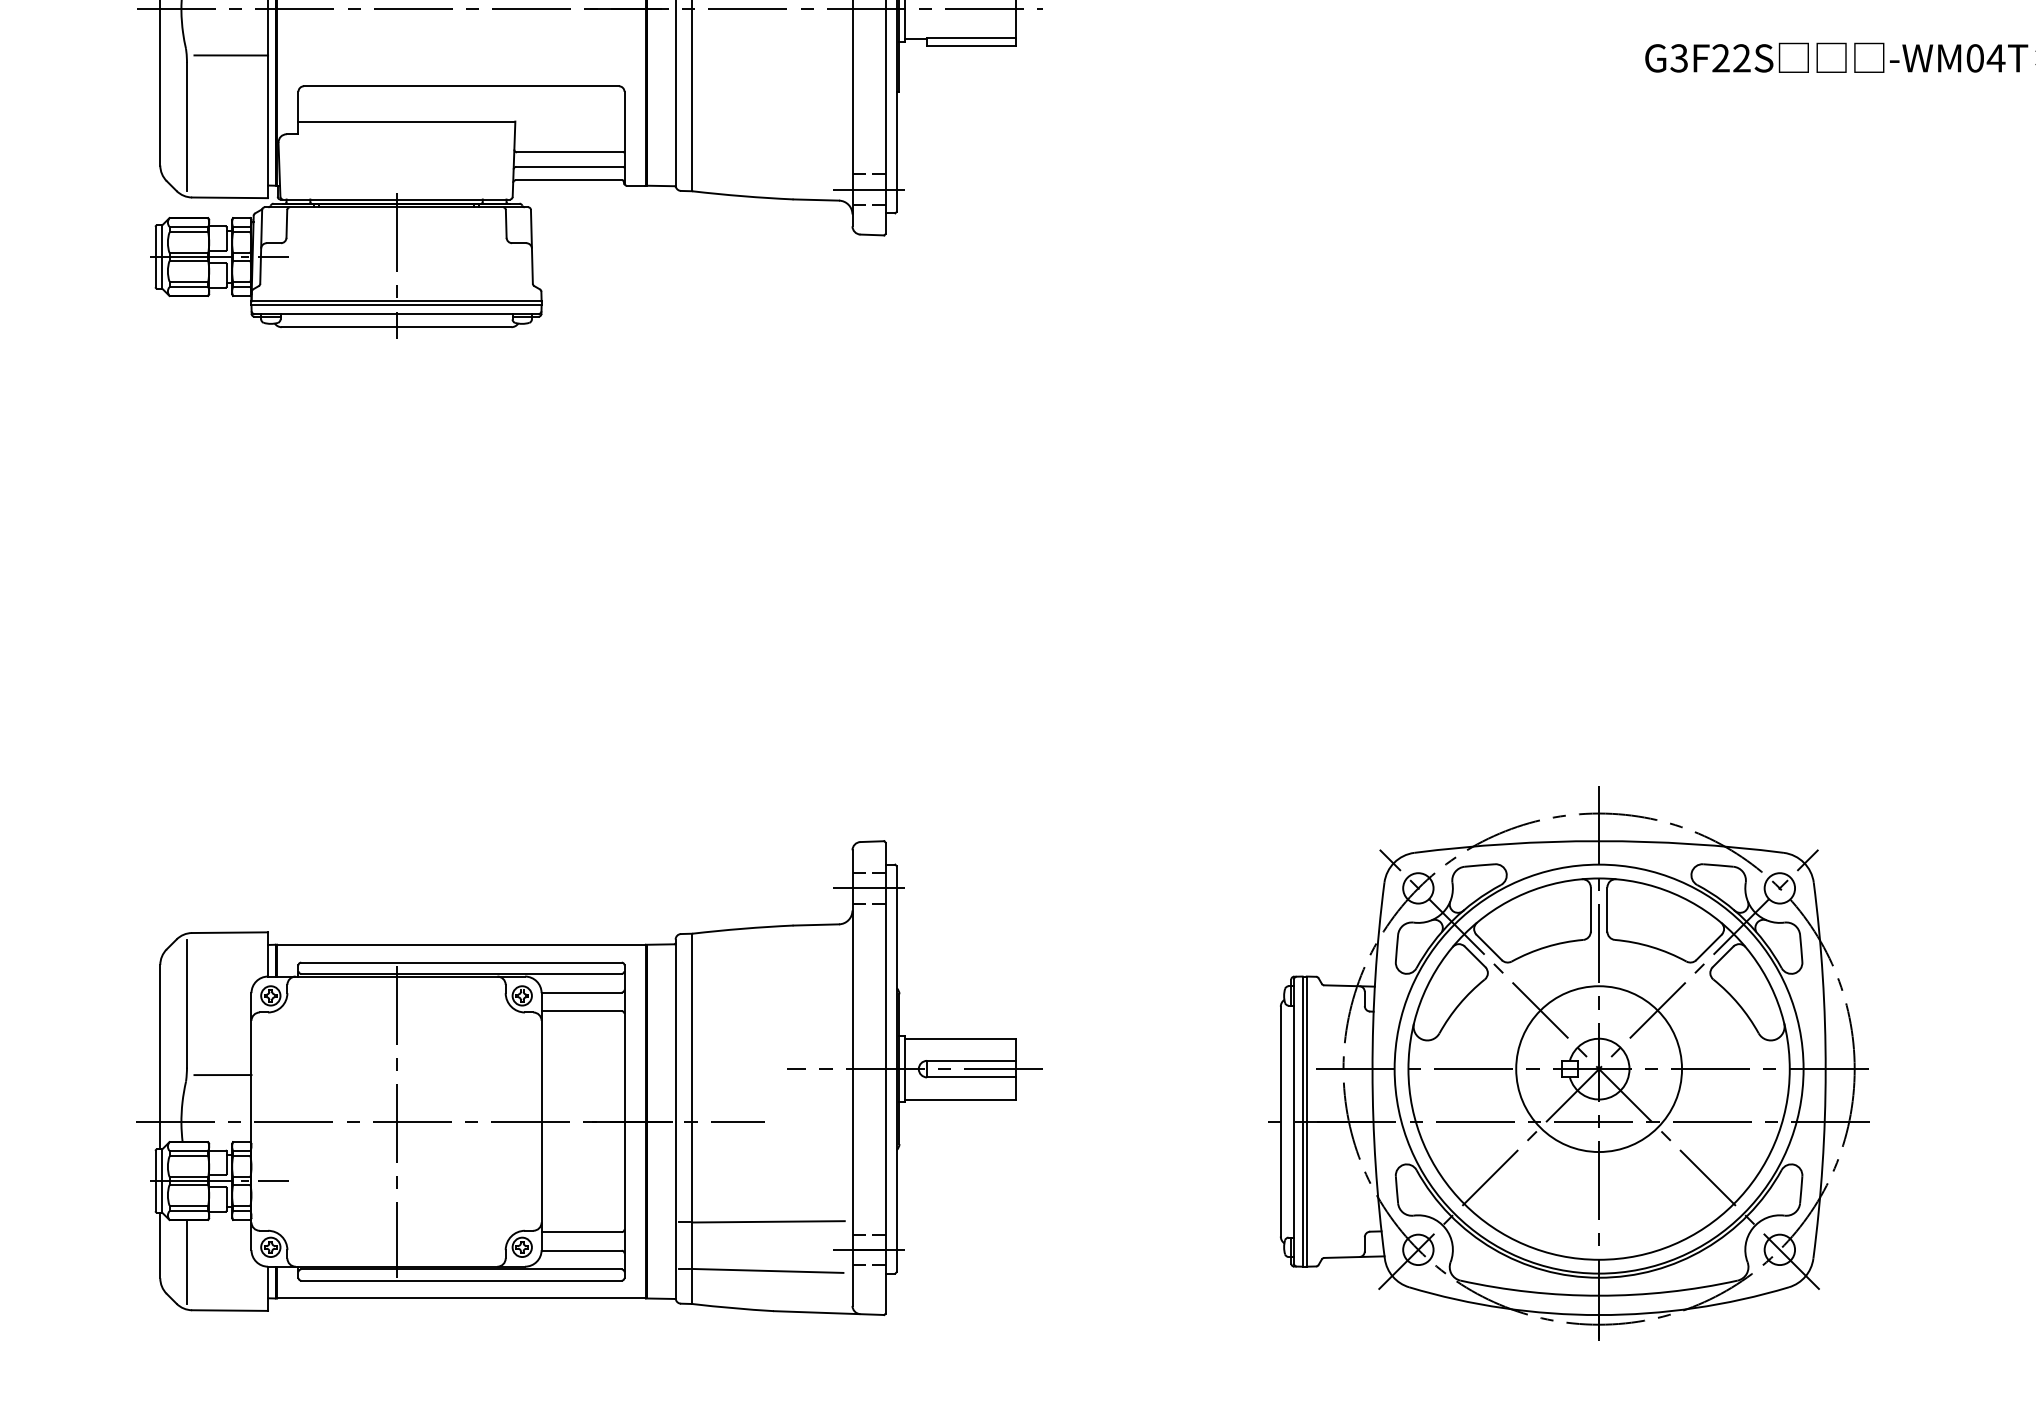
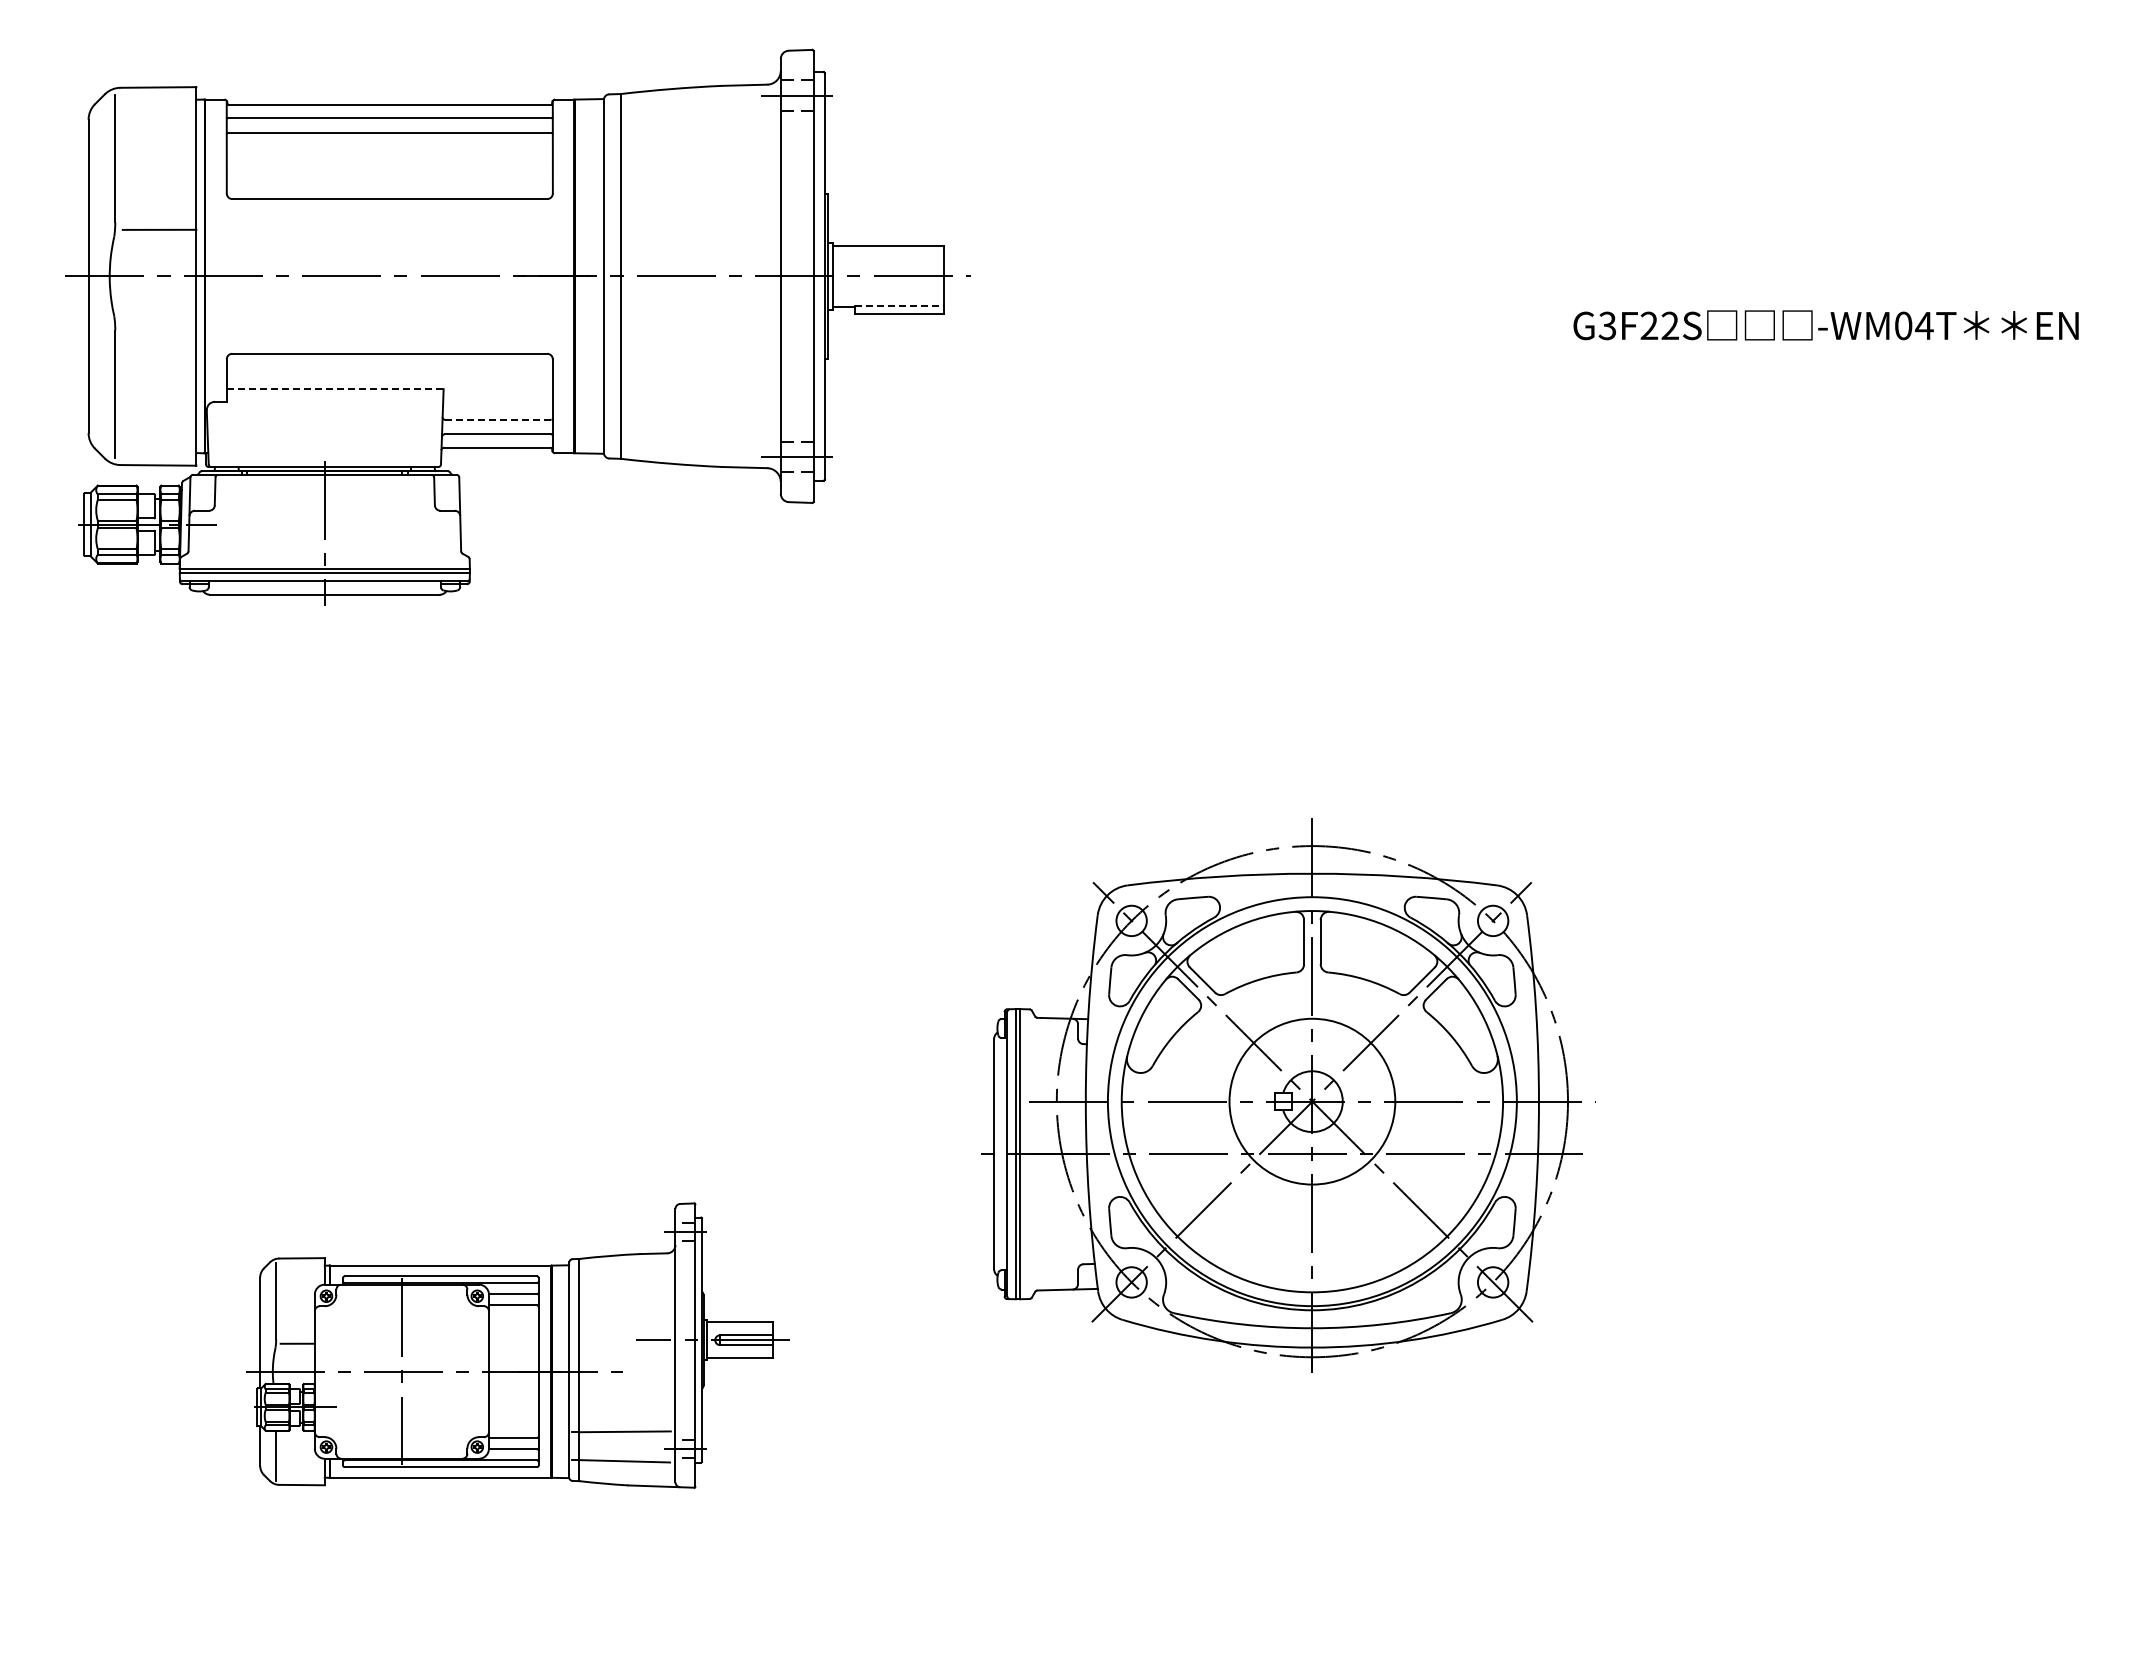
line: (972, 37) -> (900, 305), solid -> dashed
line: (231, 54) -> (159, 322), removed
line: (407, 121) -> (335, 389), solid -> dashed
line: (570, 151) -> (498, 419), solid -> dashed
part: (1575, 1062) -> (1288, 1095), moved
part: (589, 1077) -> (517, 1345), size x0.6

